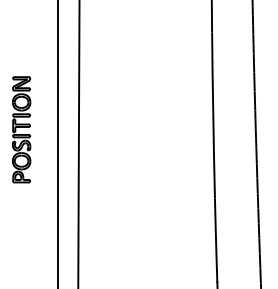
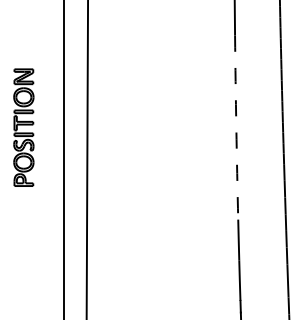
arc: (213, 115) -> (236, 127), solid -> dashed
part: (21, 129) -> (23, 127), moved

